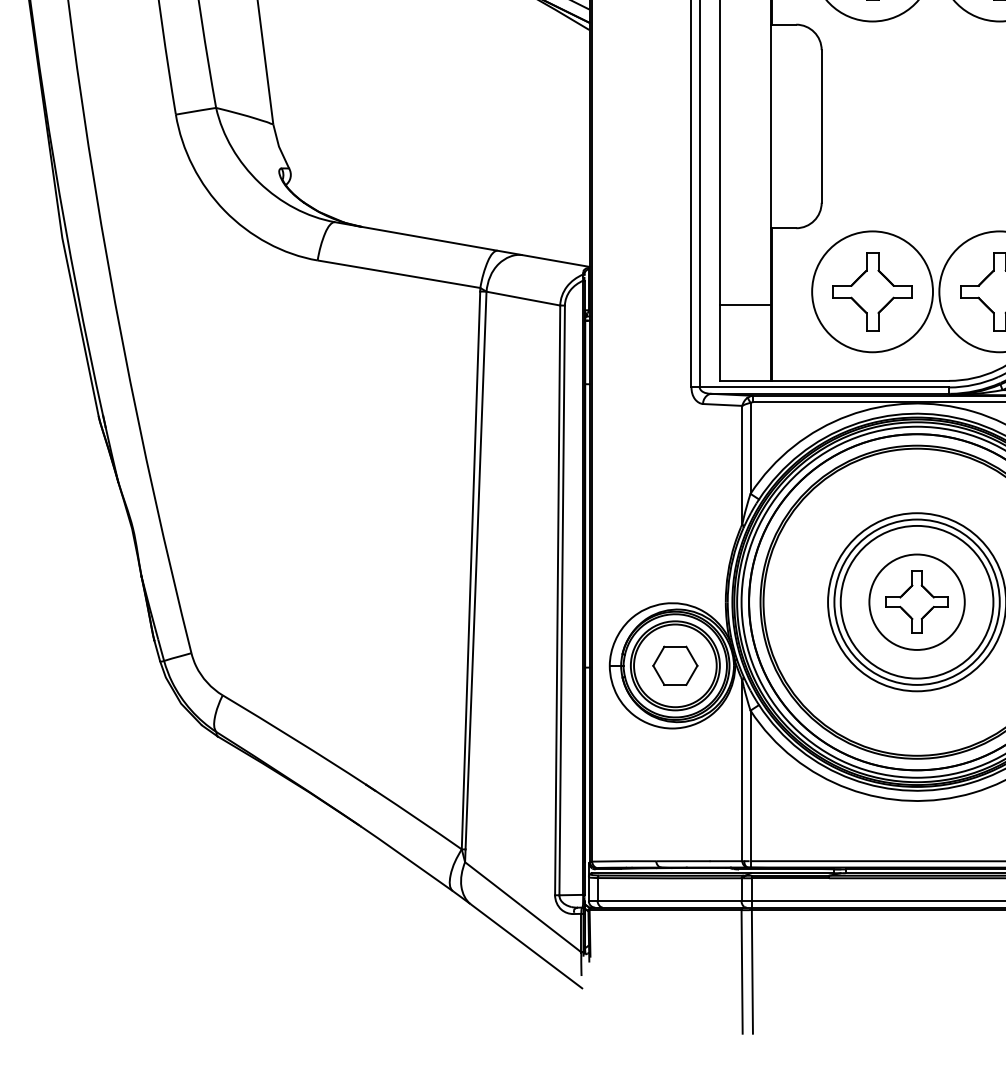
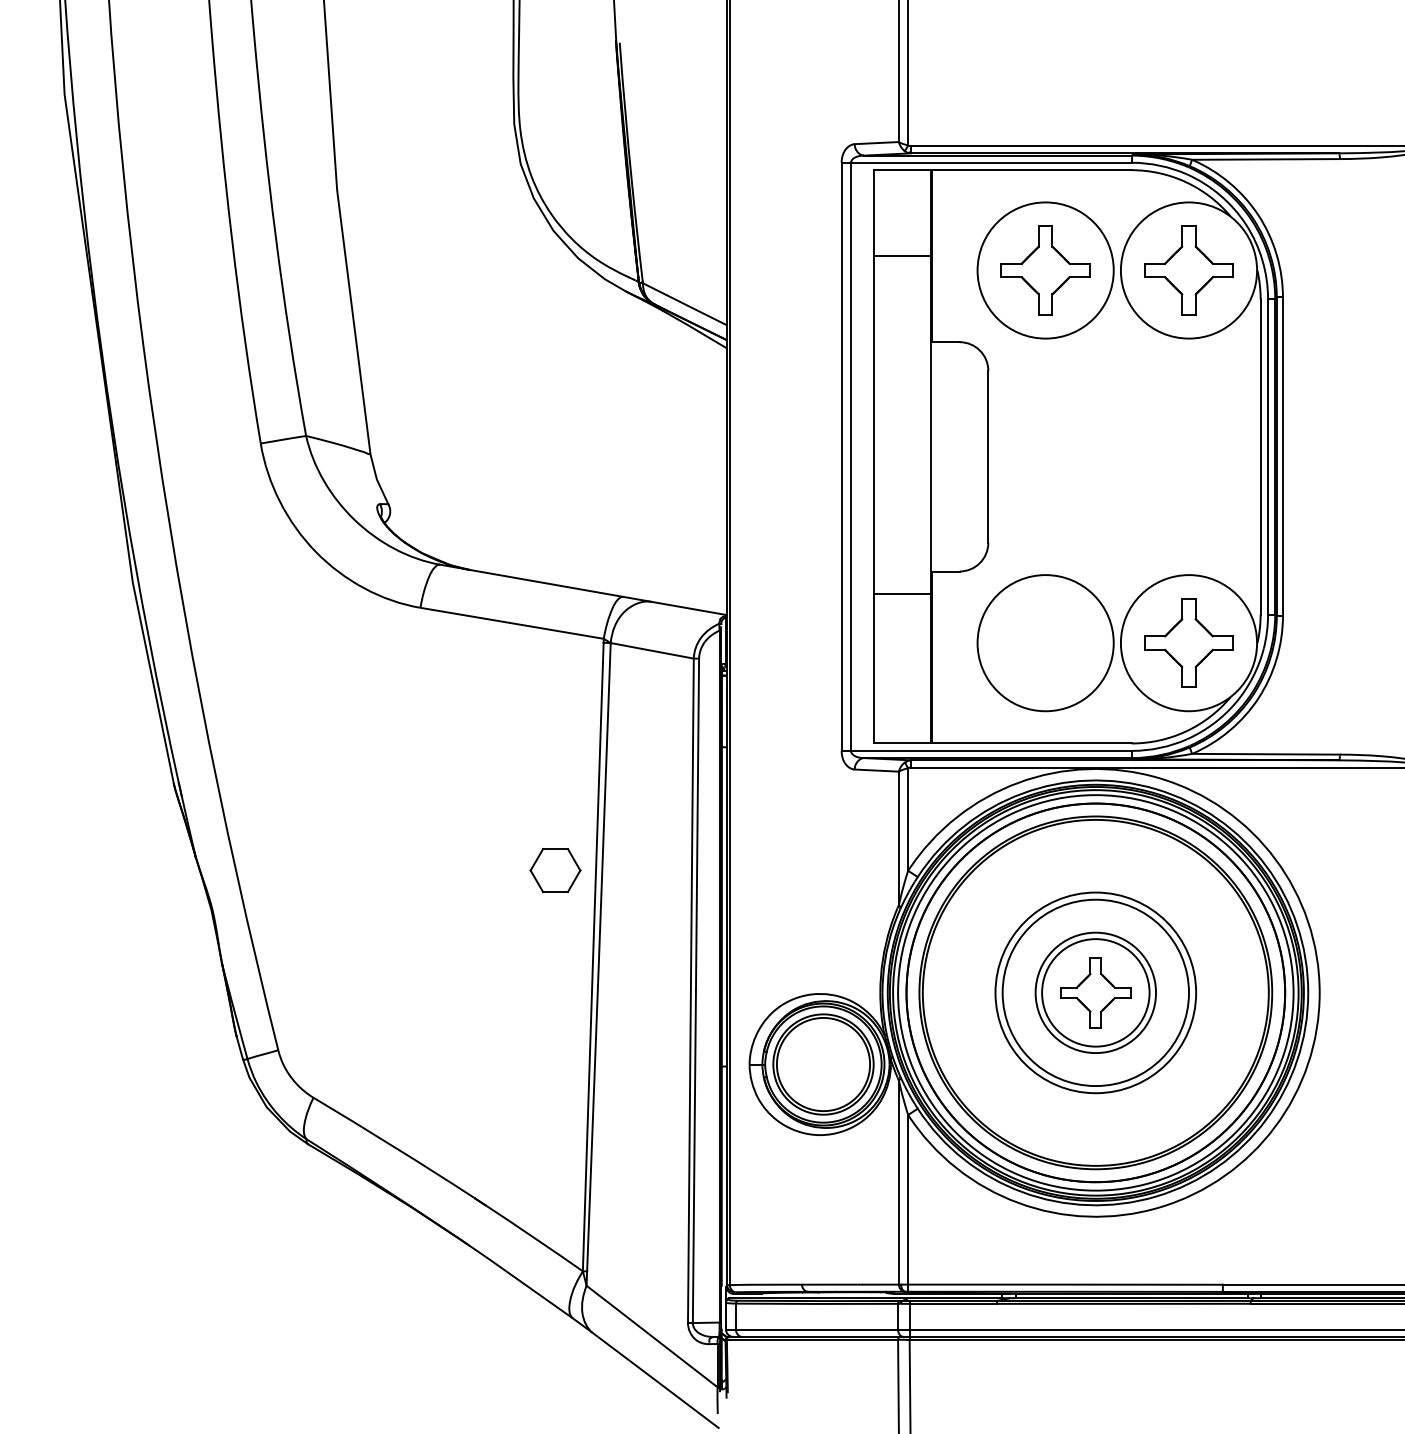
part: (872, 291) -> (1045, 642), removed
line: (745, 304) -> (902, 593), moved
circle: (916, 601) -> (1095, 992), size x0.7
part: (675, 665) -> (555, 870), moved

